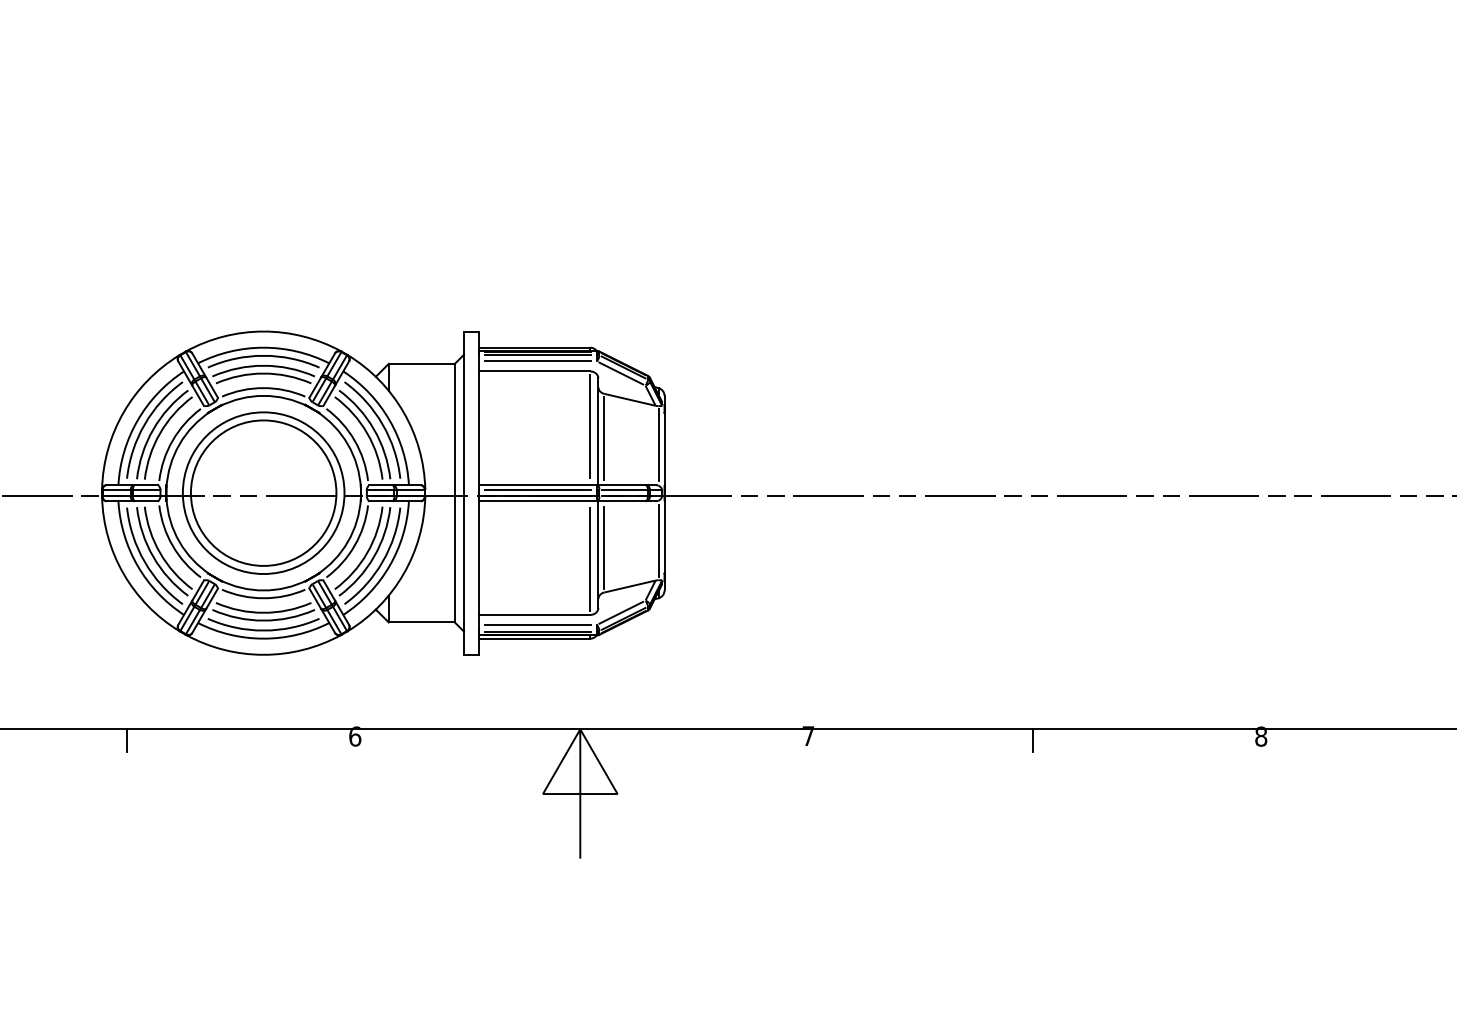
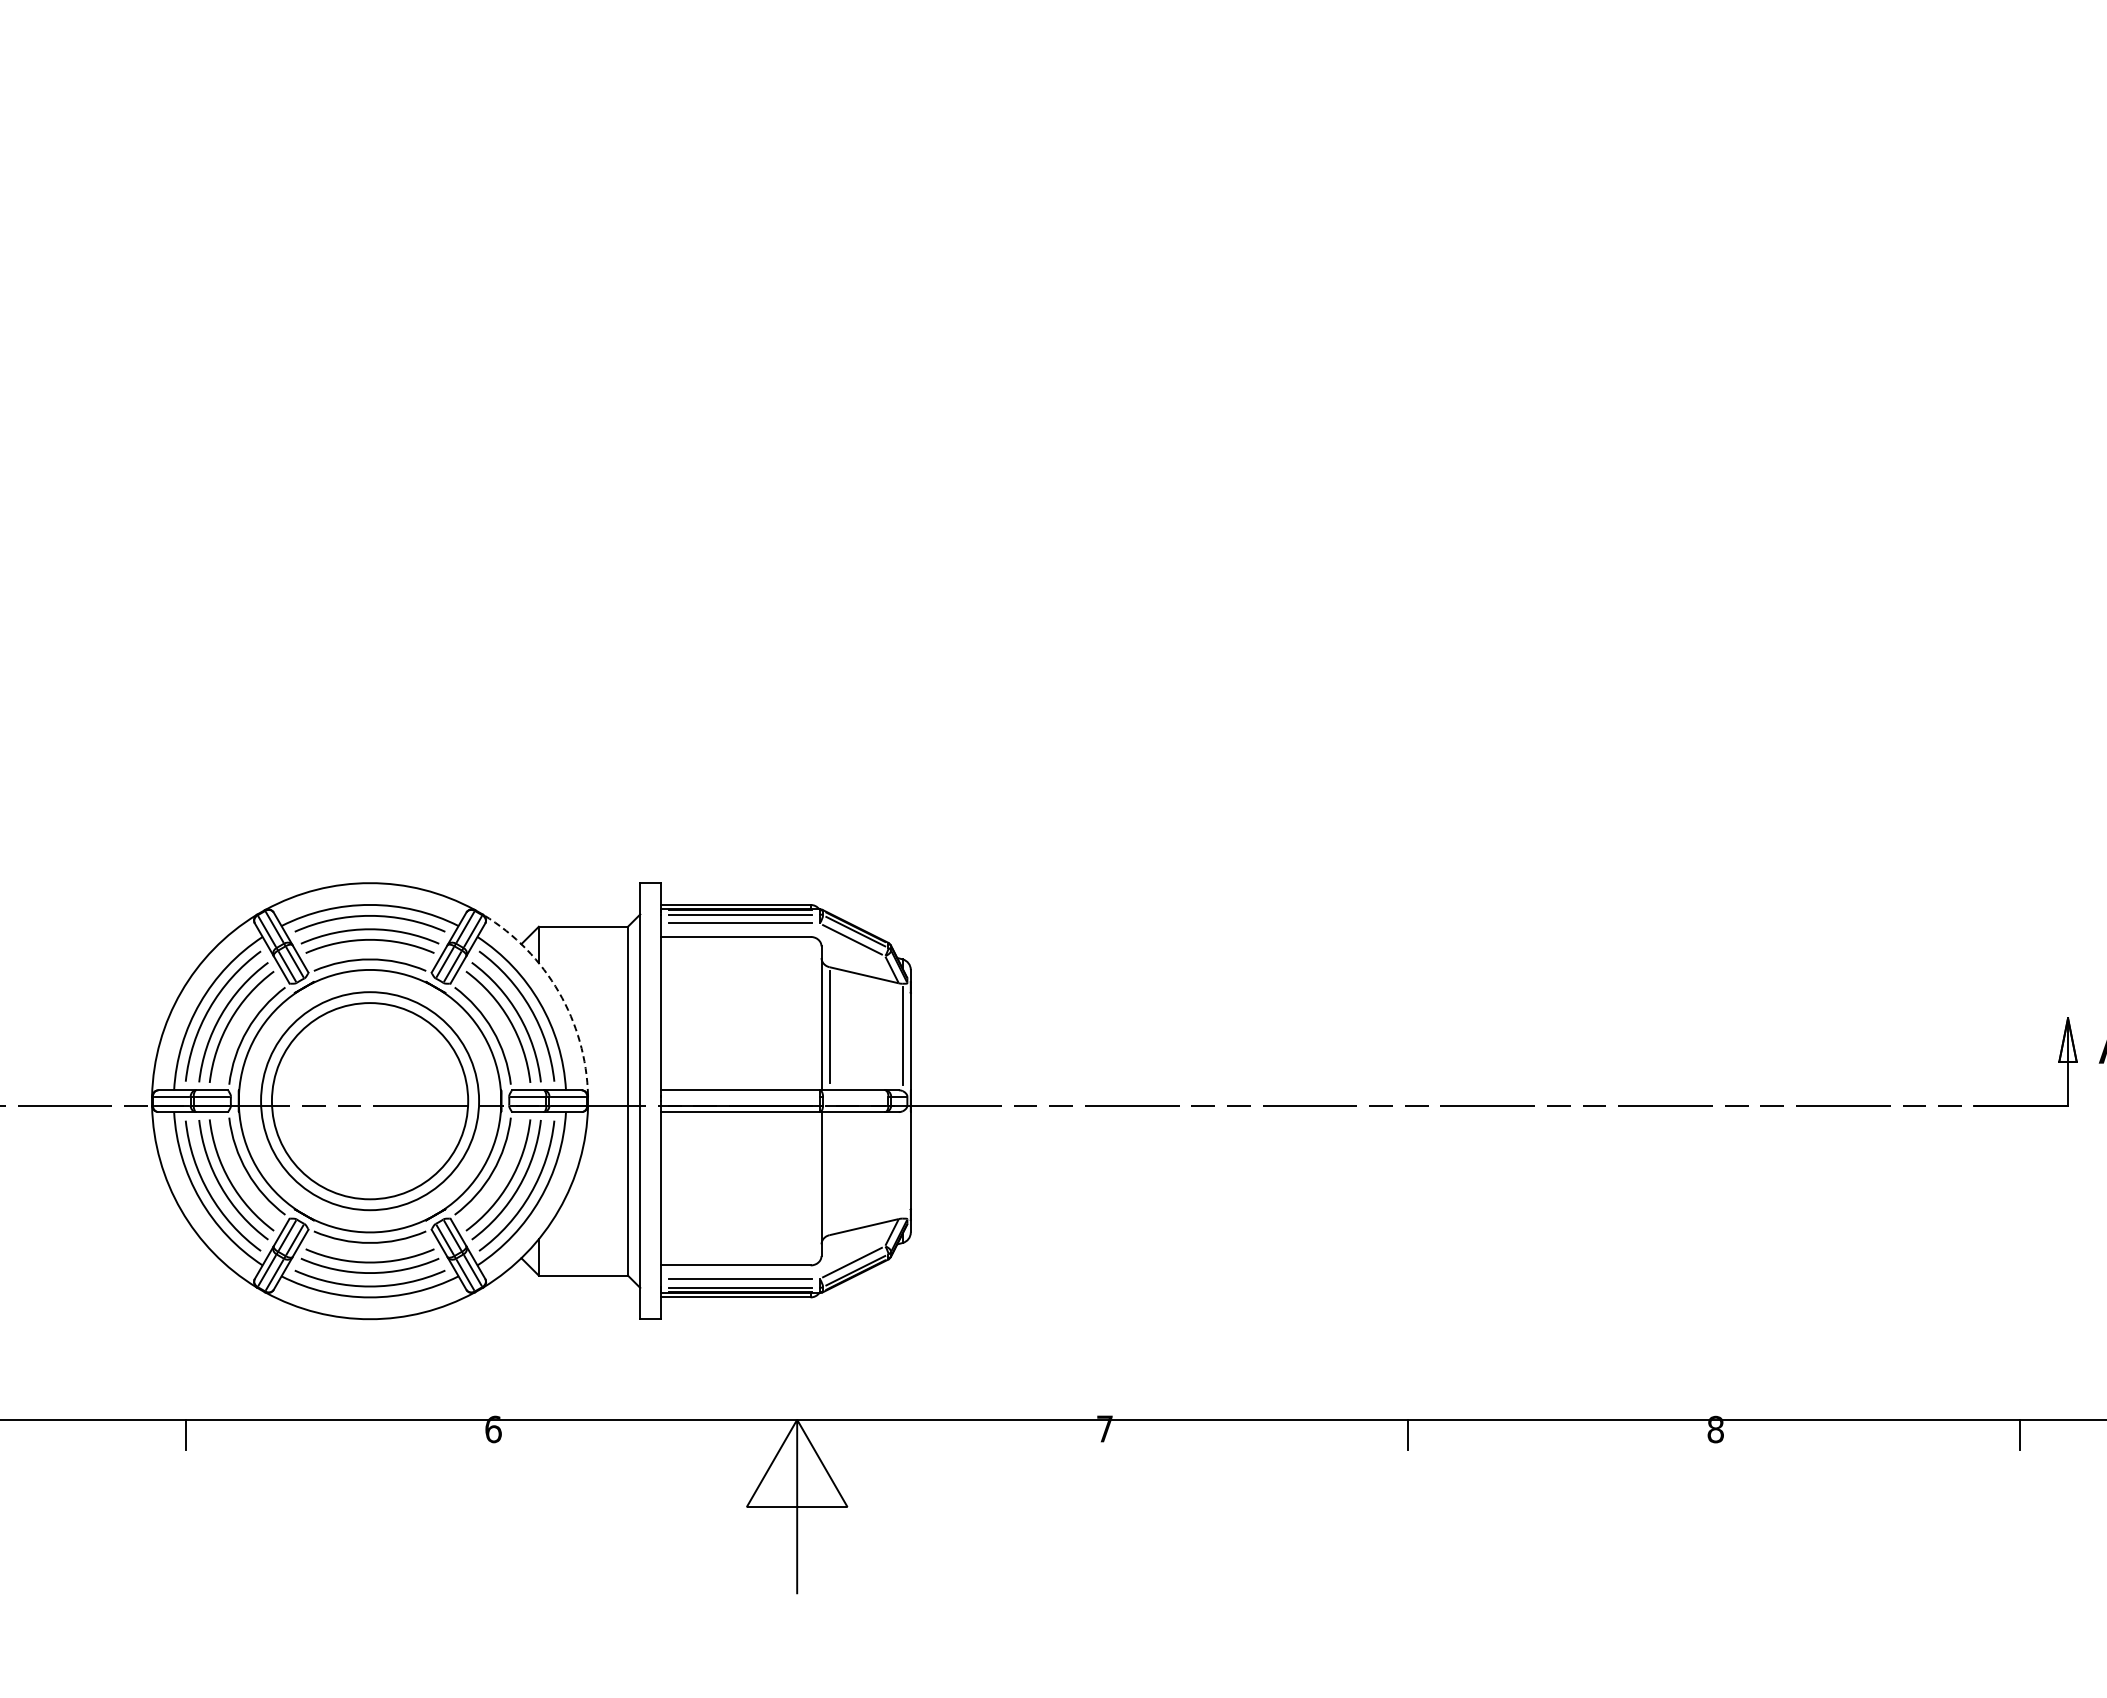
arc: (403, 412) -> (558, 992), solid -> dashed
line: (590, 426) -> (810, 1011), removed
line: (537, 489) -> (739, 1096), removed
line: (623, 489) -> (855, 1096), removed
line: (658, 540) -> (902, 1165), removed
line: (604, 547) -> (829, 1174), removed
line: (590, 559) -> (810, 1190), removed

